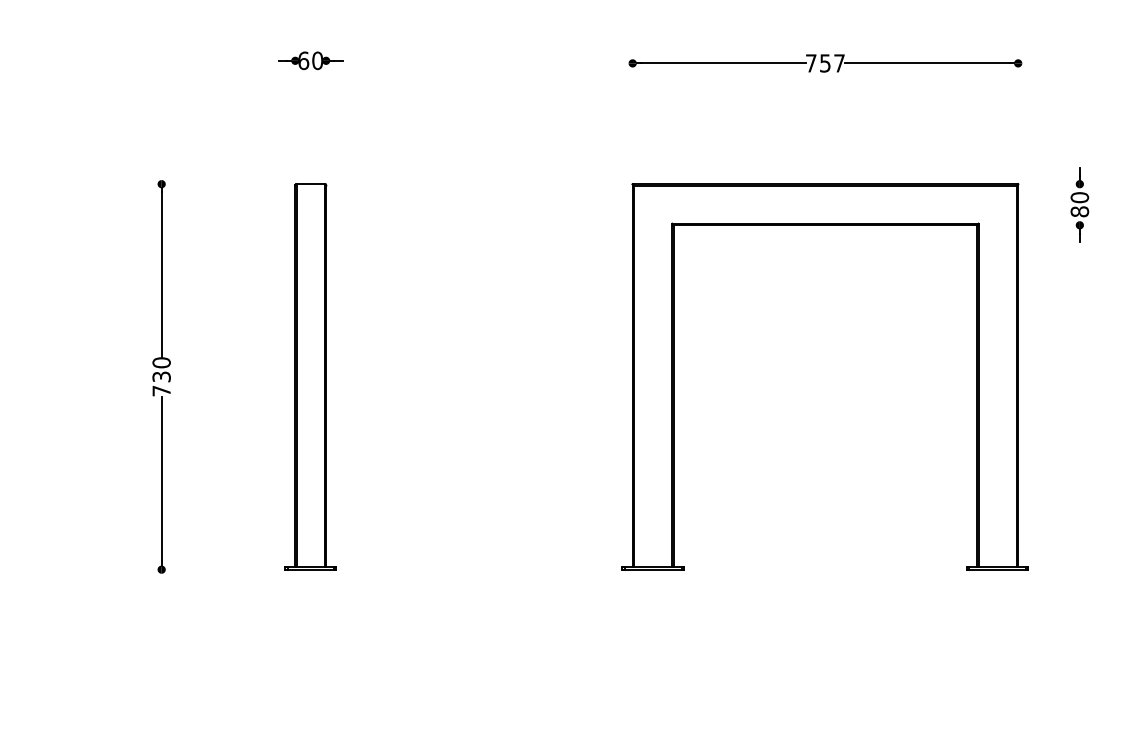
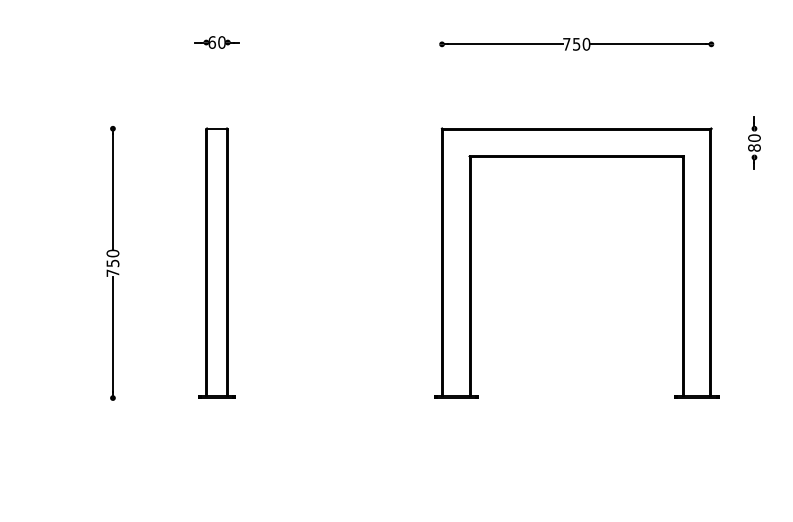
text: (839, 62) -> (586, 43), 757 -> 750
text: (161, 375) -> (112, 262), 730 -> 750

